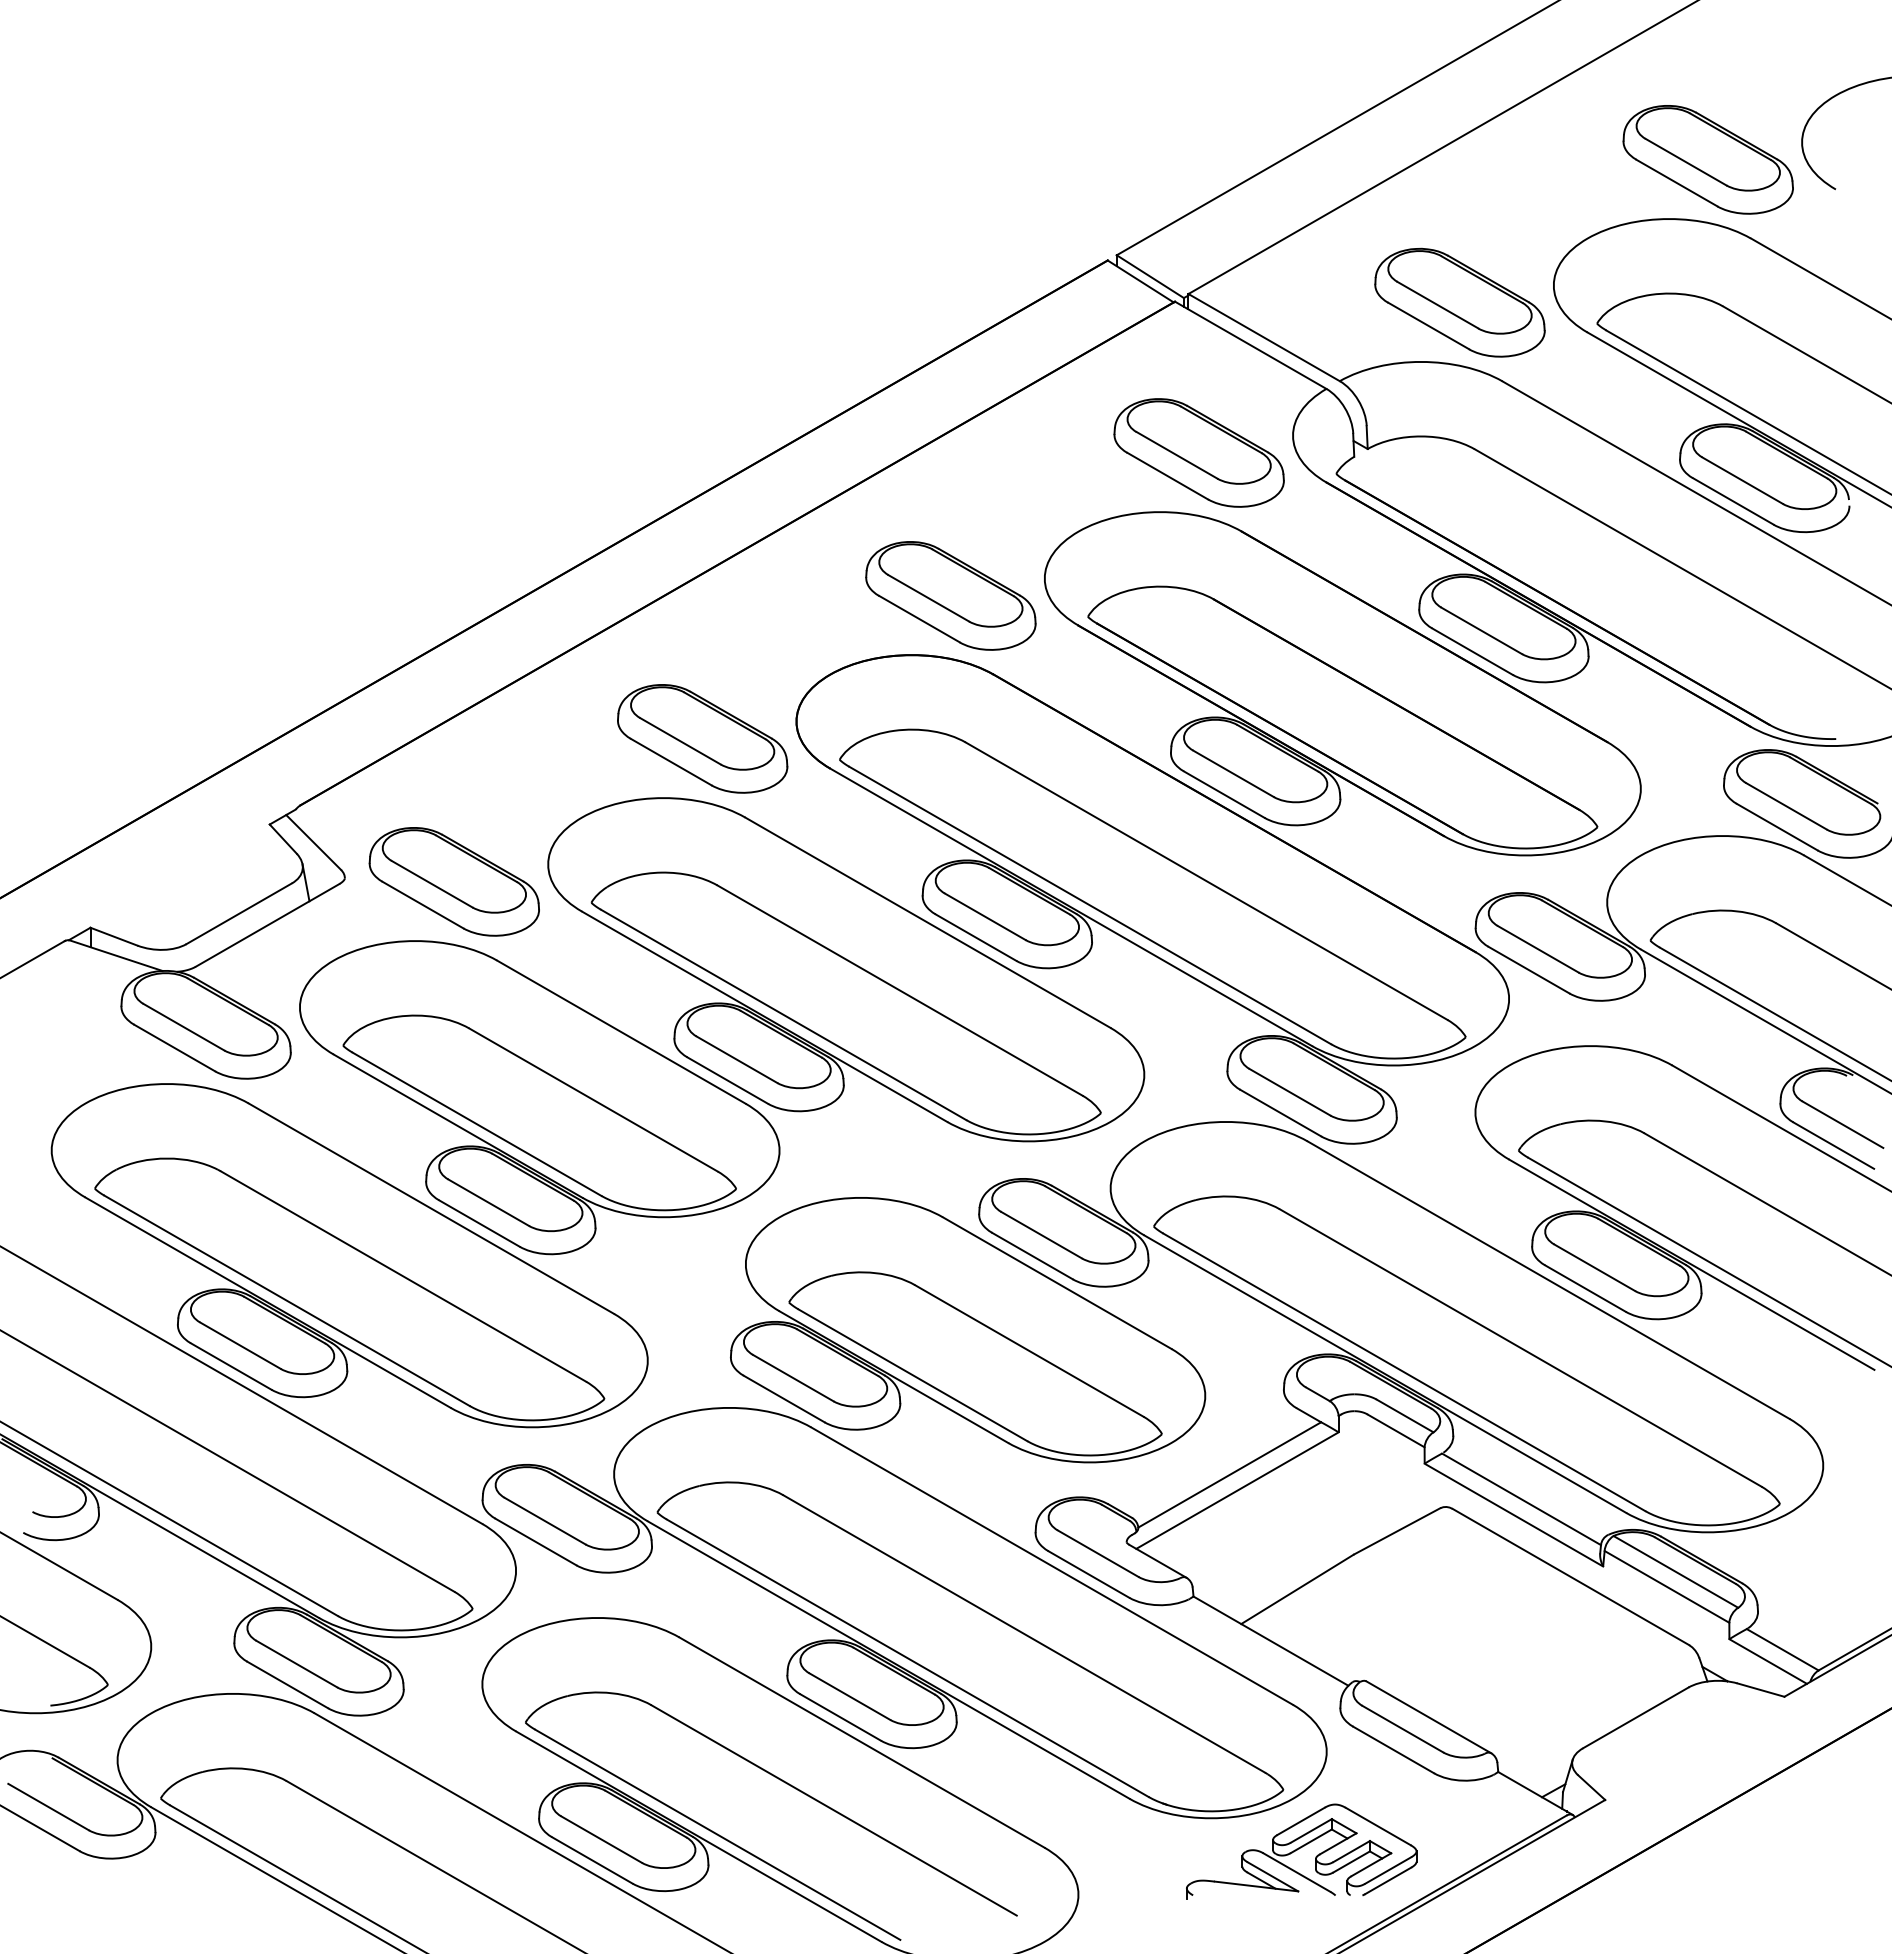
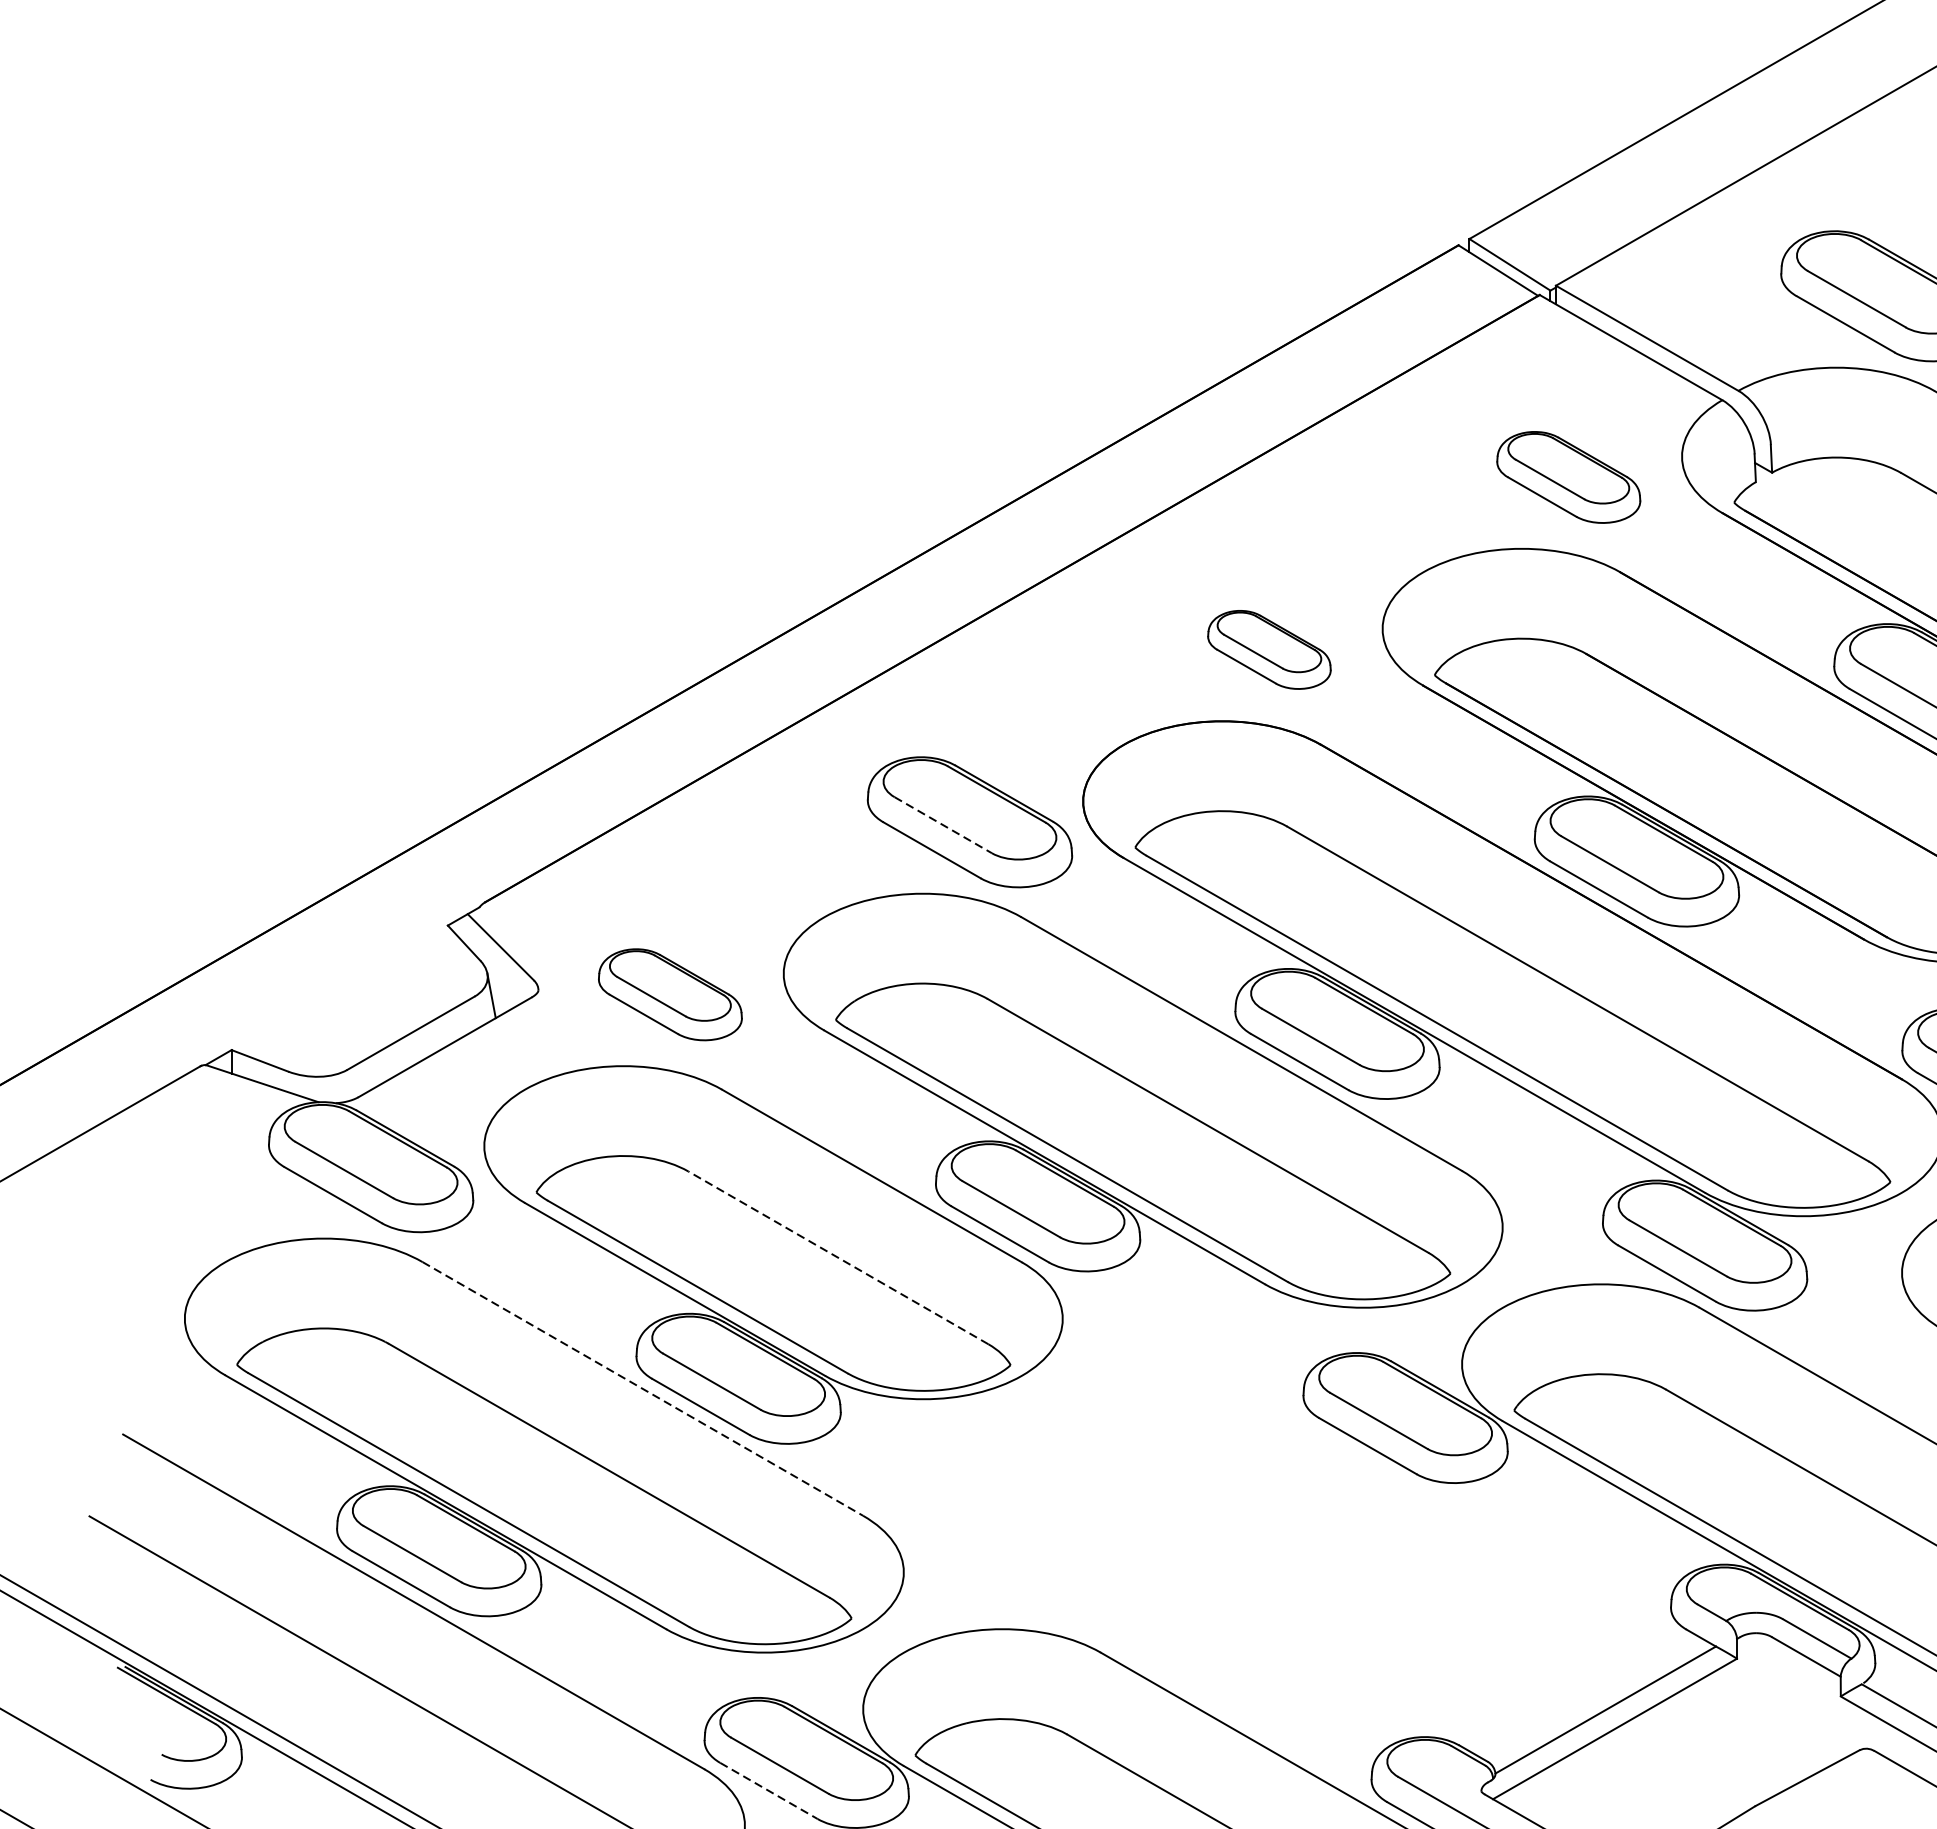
part: (1198, 452) -> (1568, 476), size x0.7
part: (950, 595) -> (1268, 649), size x0.6
line: (680, 741) -> (943, 825), solid -> dashed
part: (453, 881) -> (669, 994), size x0.7
line: (593, 1100) -> (838, 1258), solid -> dashed
line: (431, 1208) -> (642, 1388), solid -> dashed
part: (968, 1330) -> (1290, 1535), removed
line: (535, 1542) -> (768, 1791), solid -> dashed

